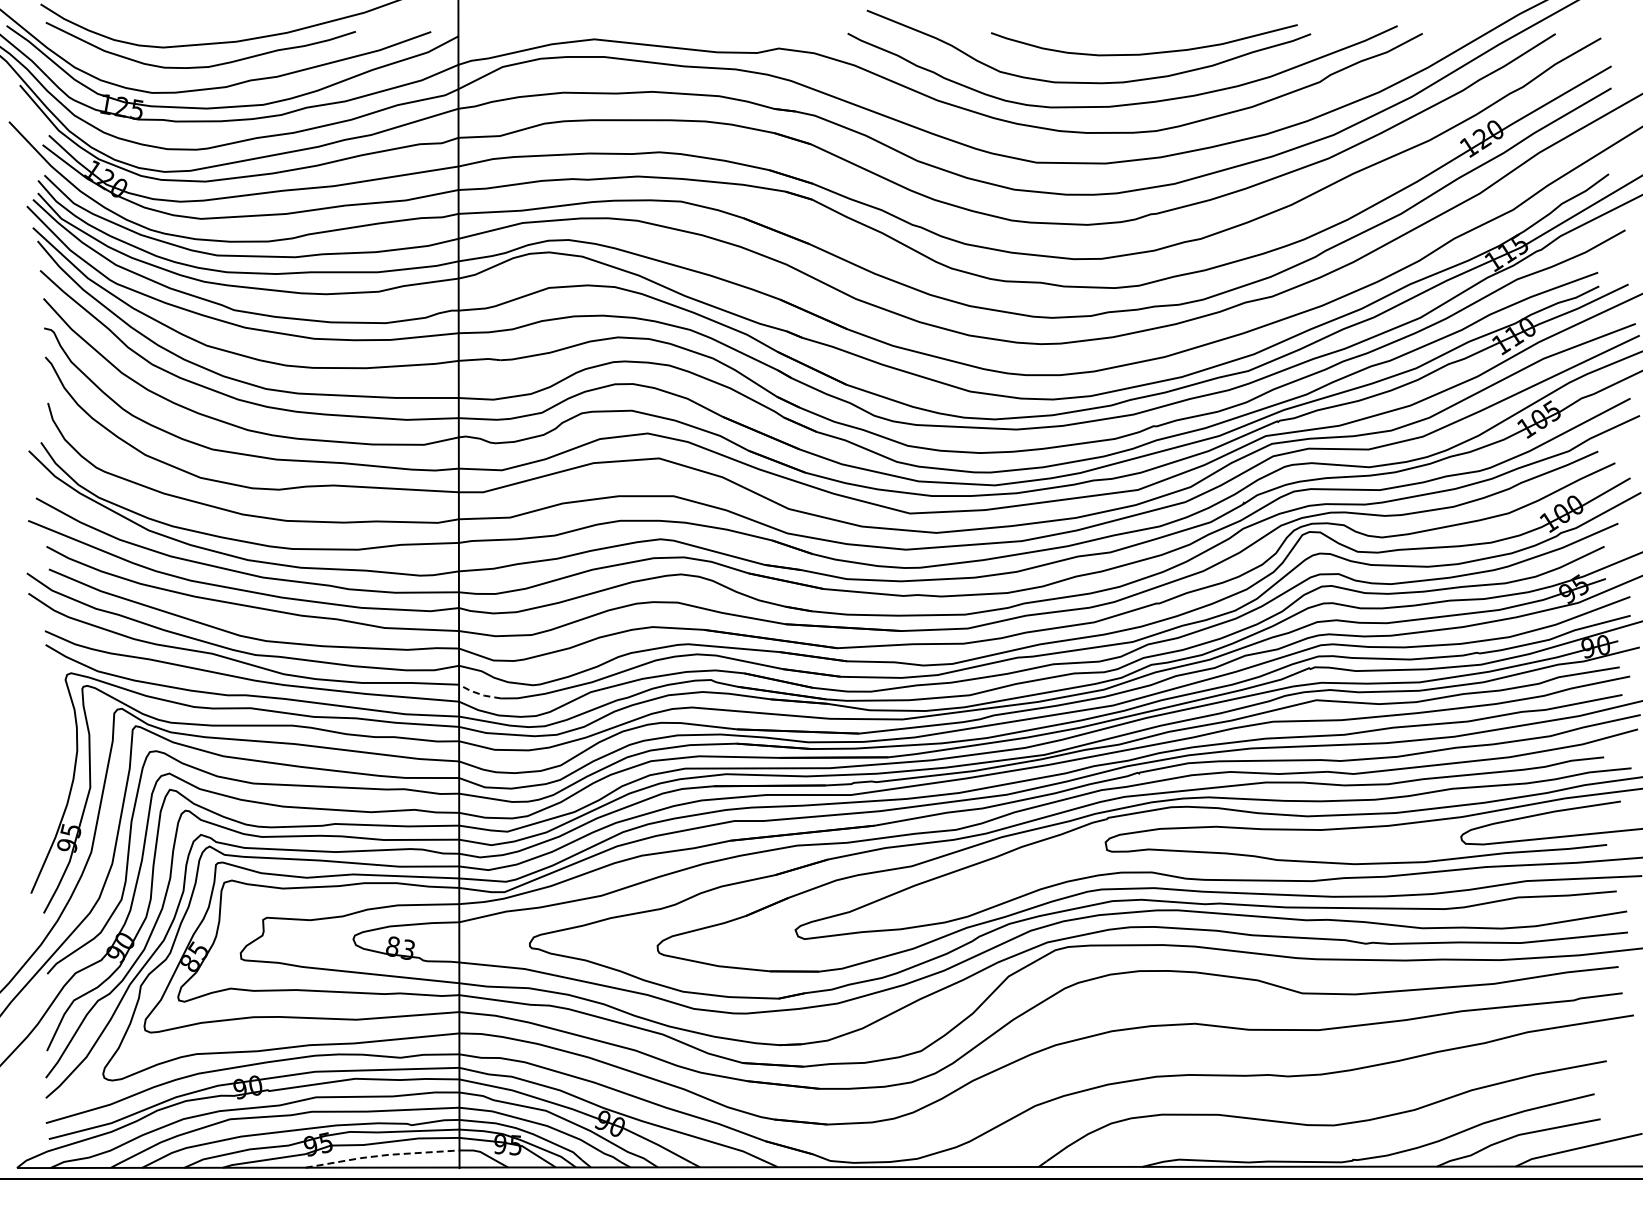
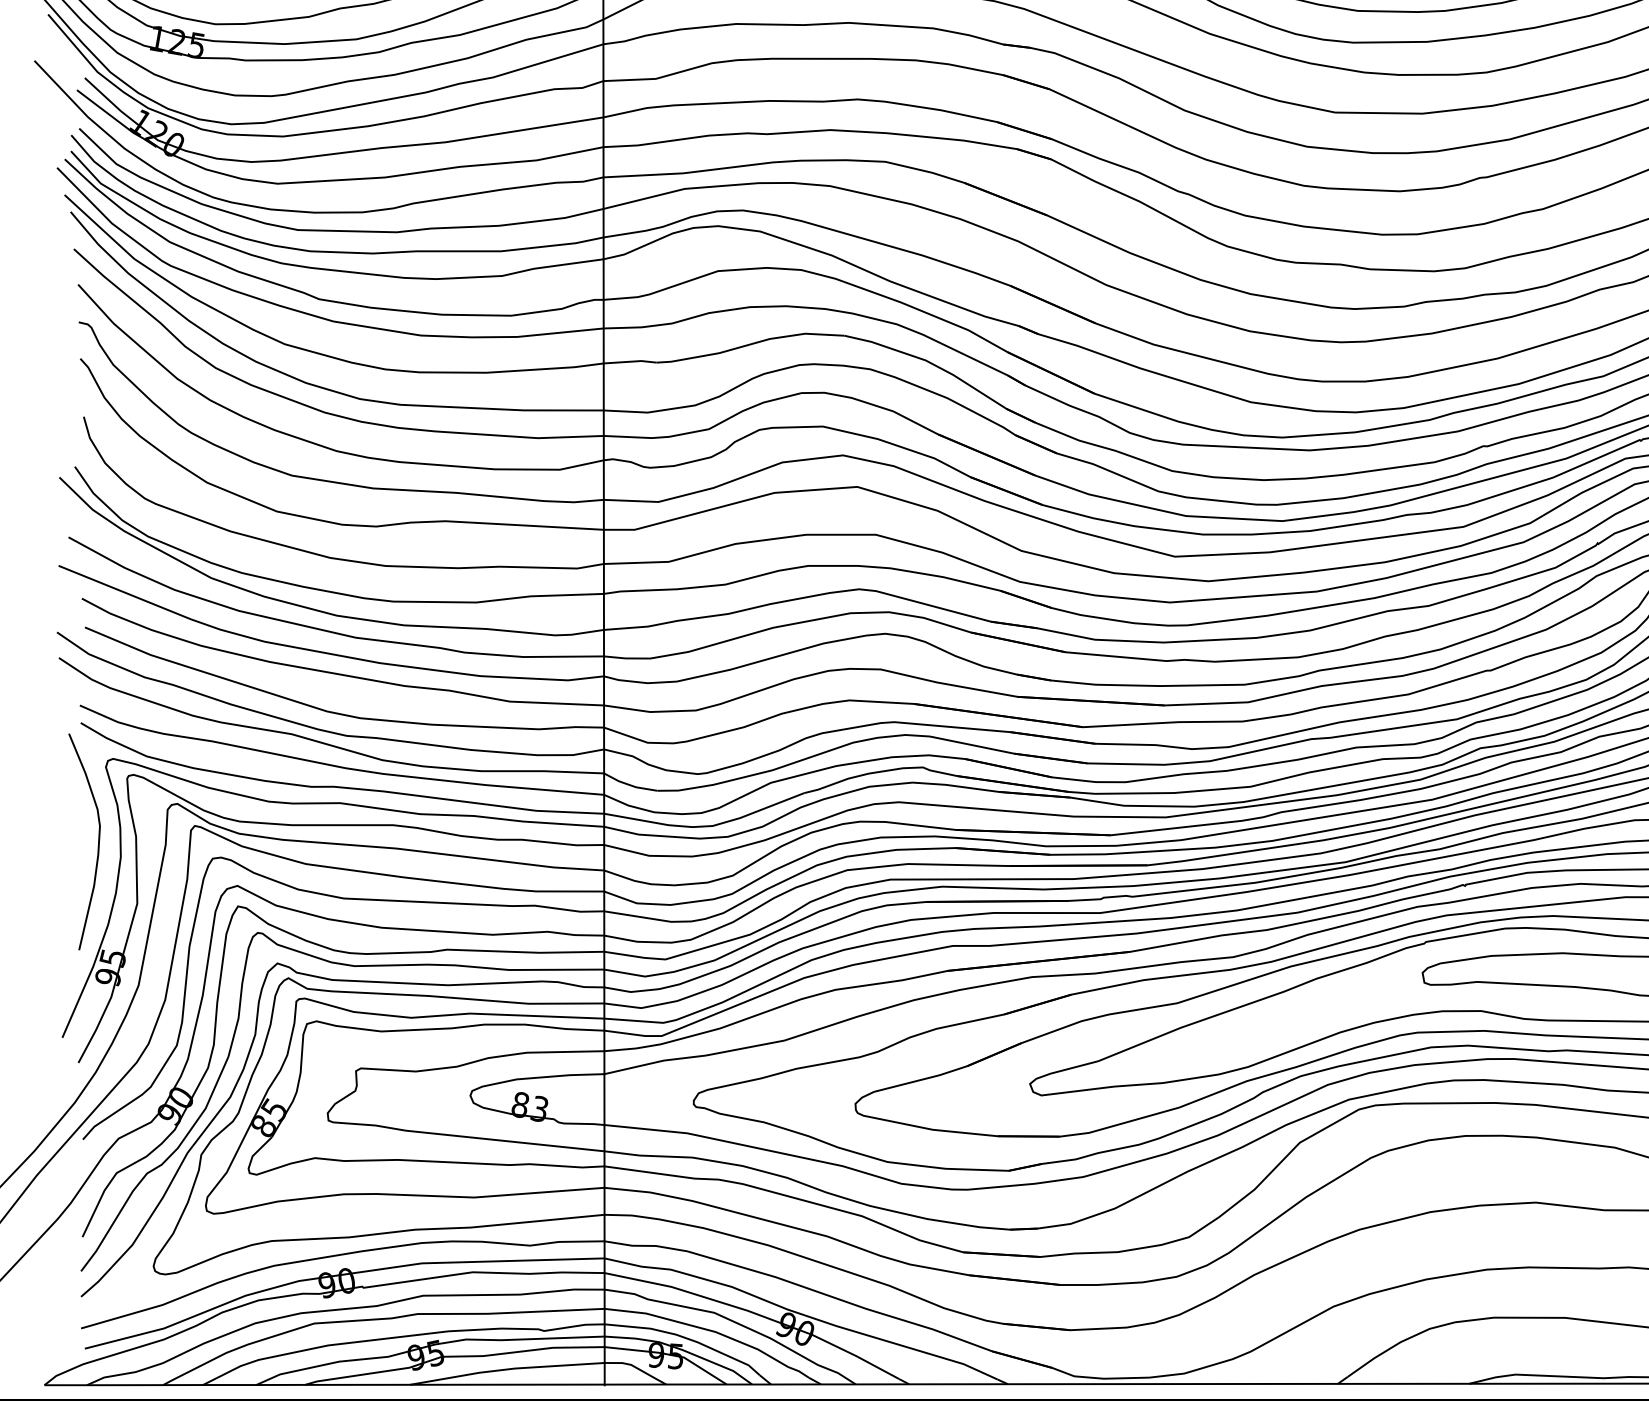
line: (478, 693) -> (628, 784), dashed -> solid
curve: (59, 738) -> (98, 841), added
line: (381, 1155) -> (505, 1369), dashed -> solid

